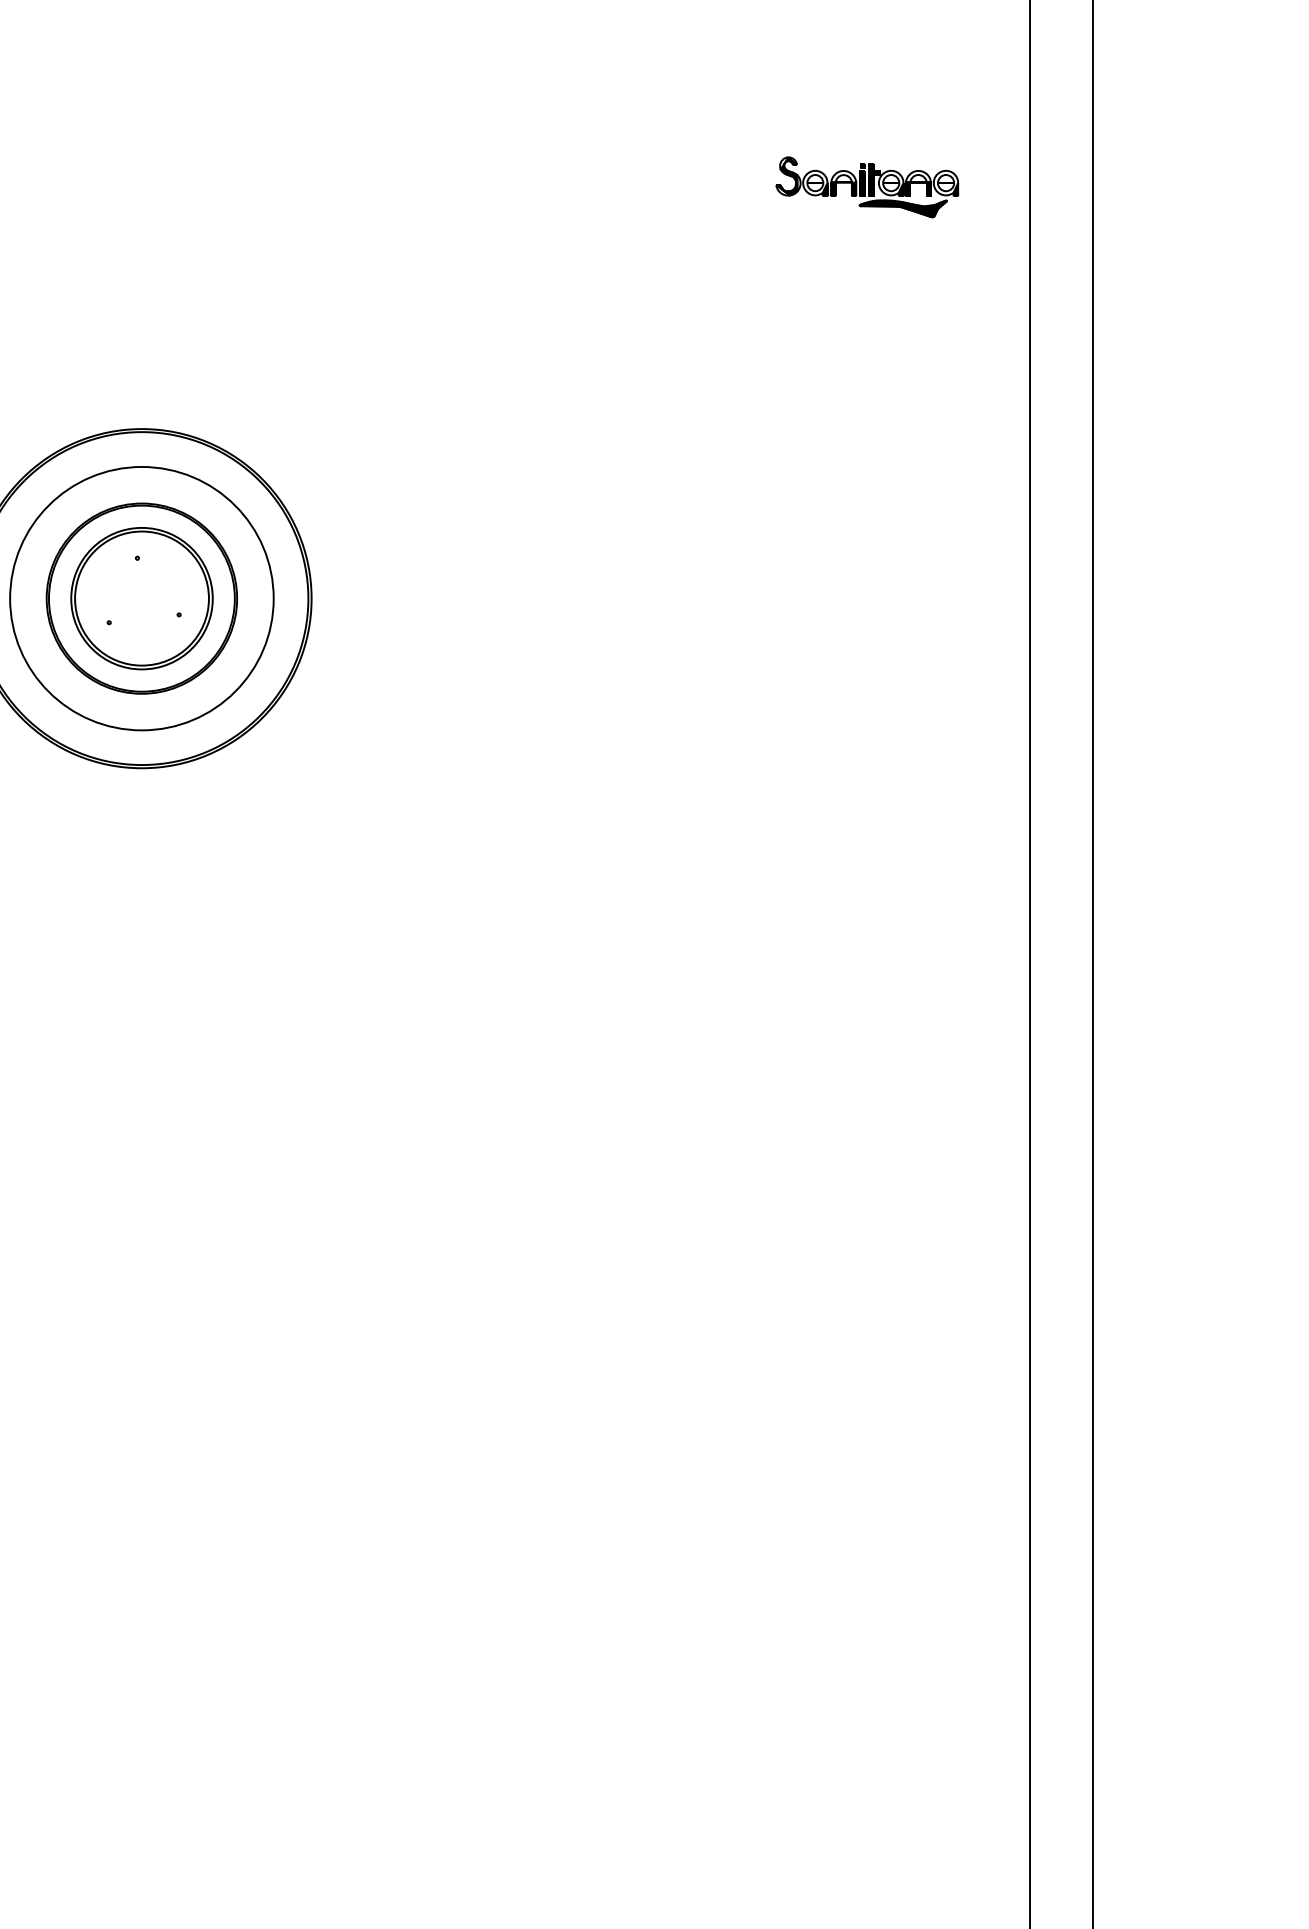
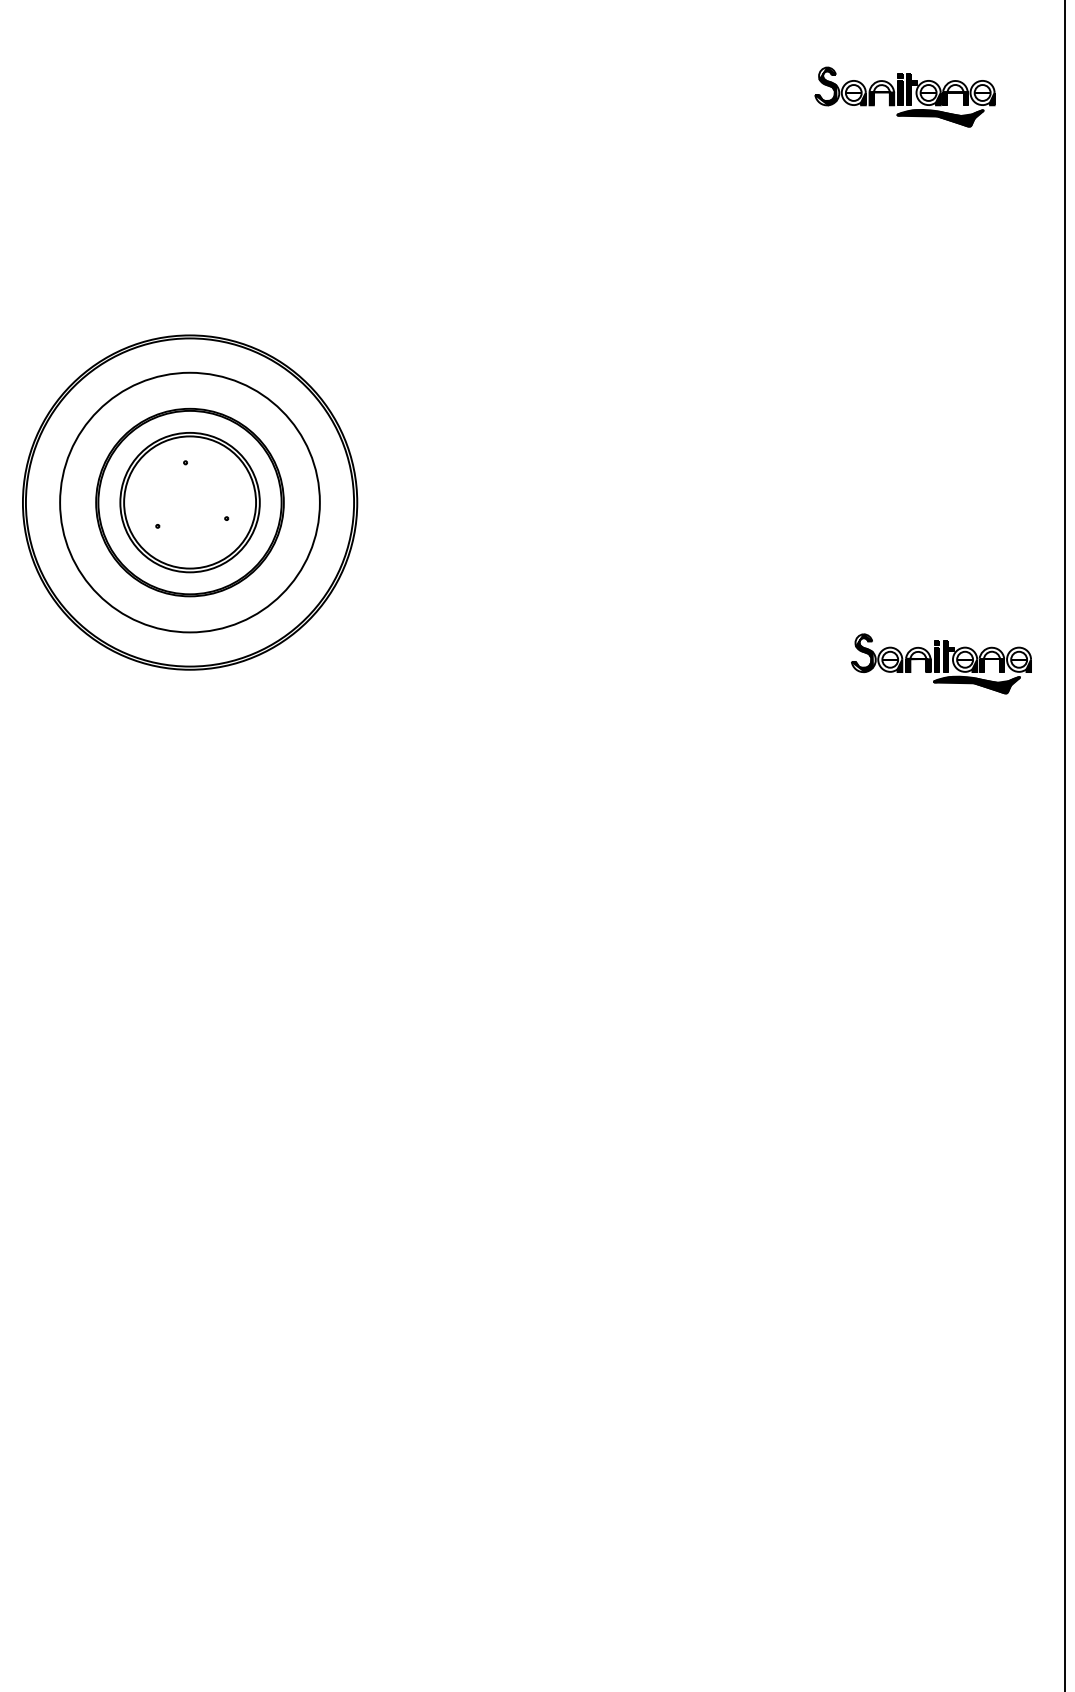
part: (904, 762) -> (941, 664), added

